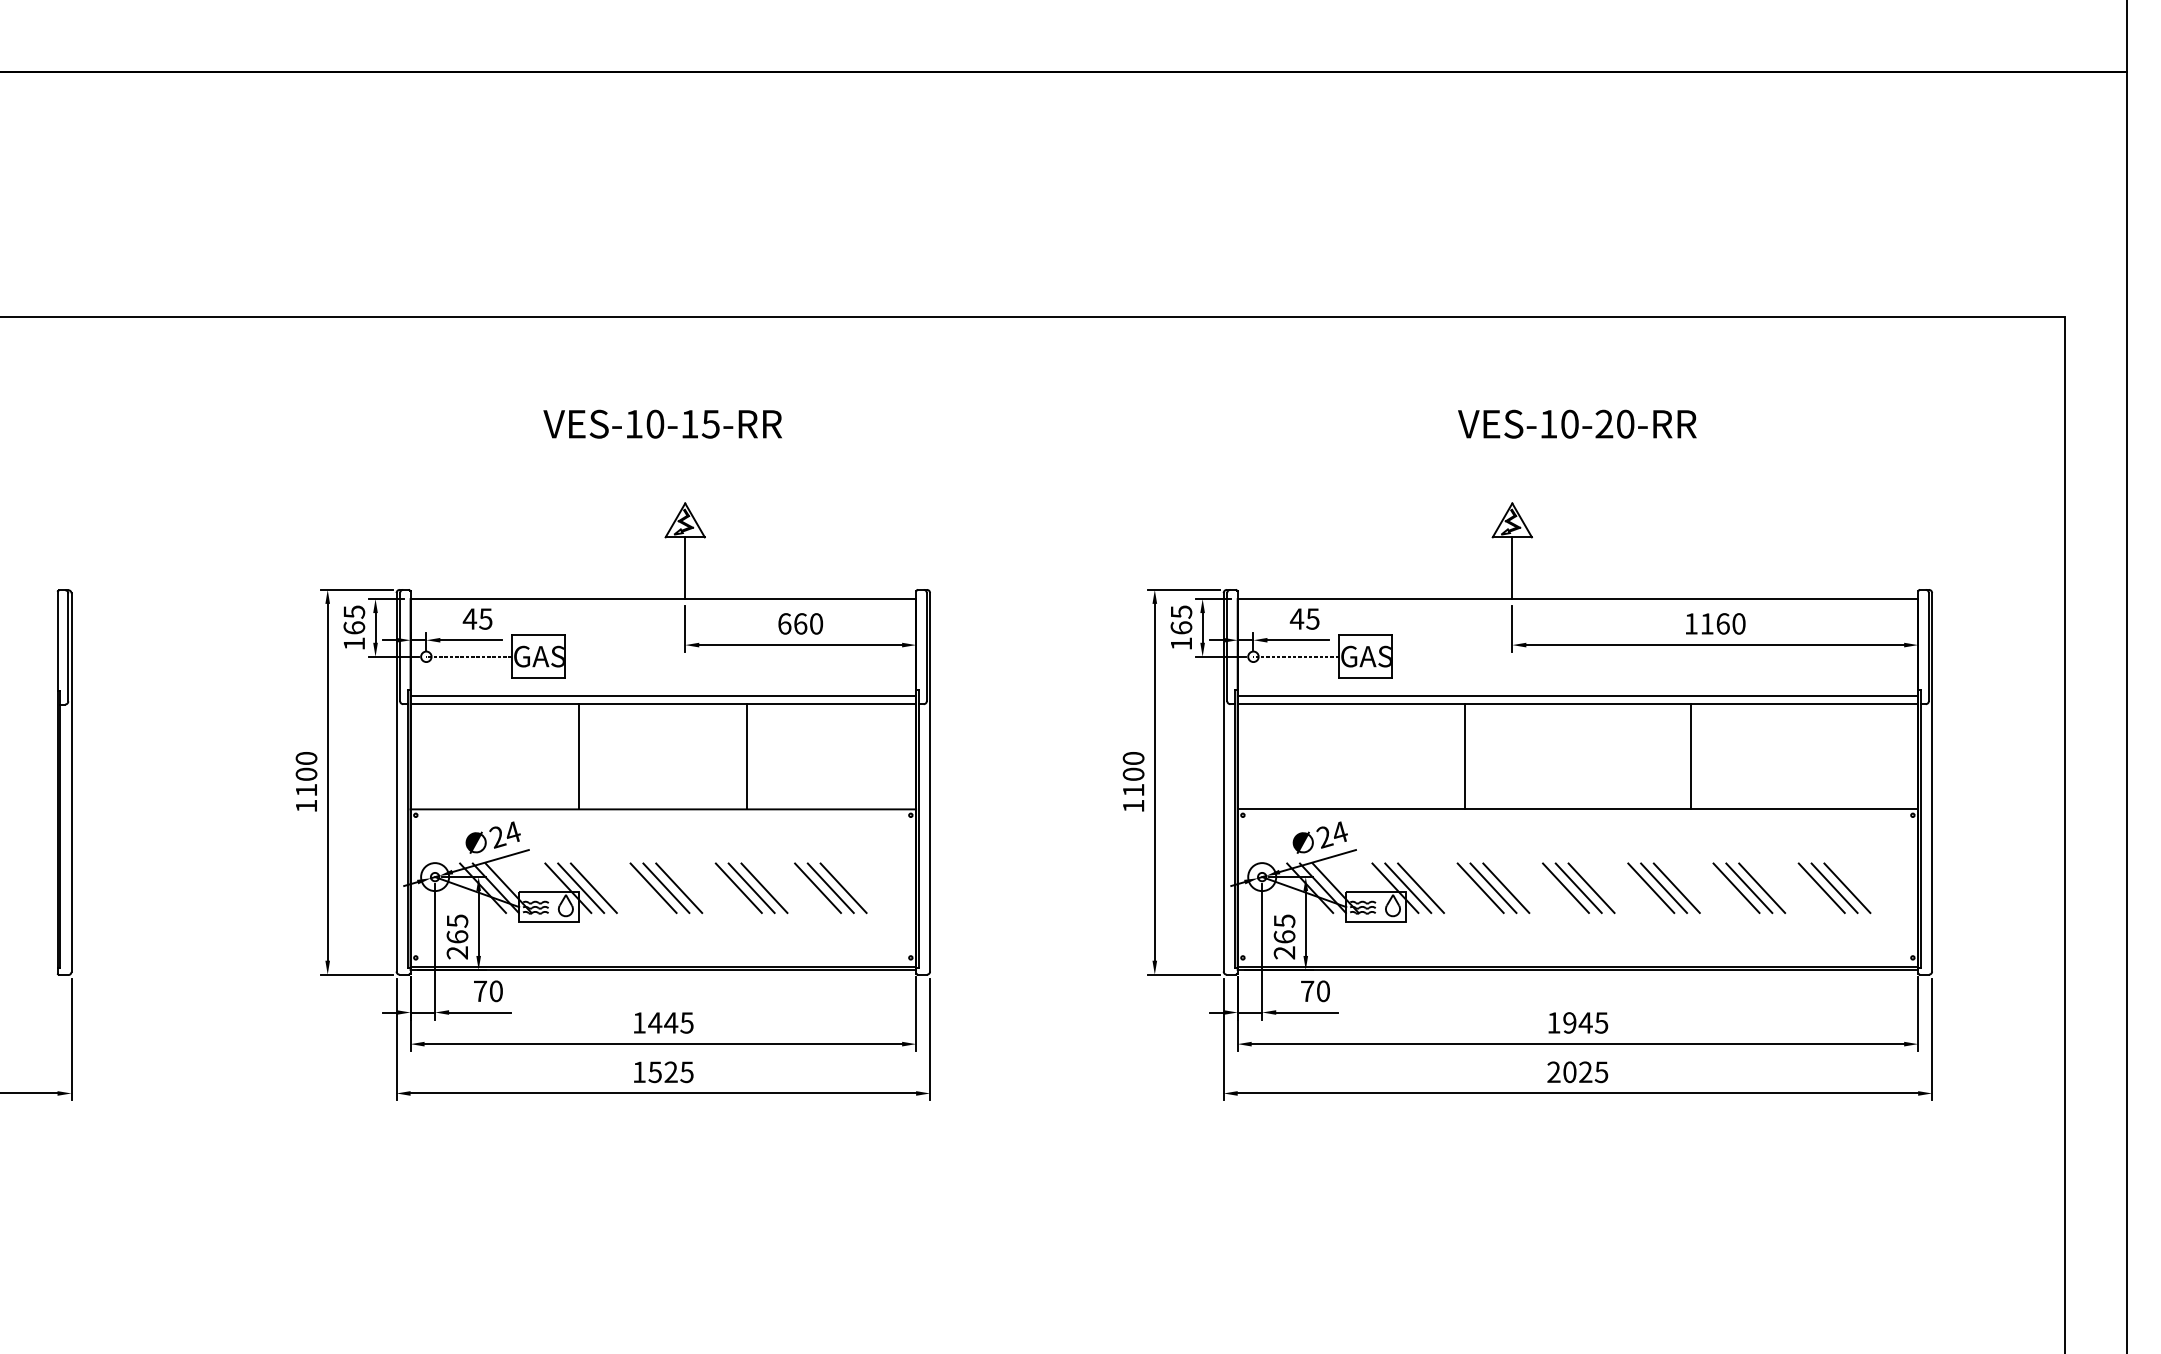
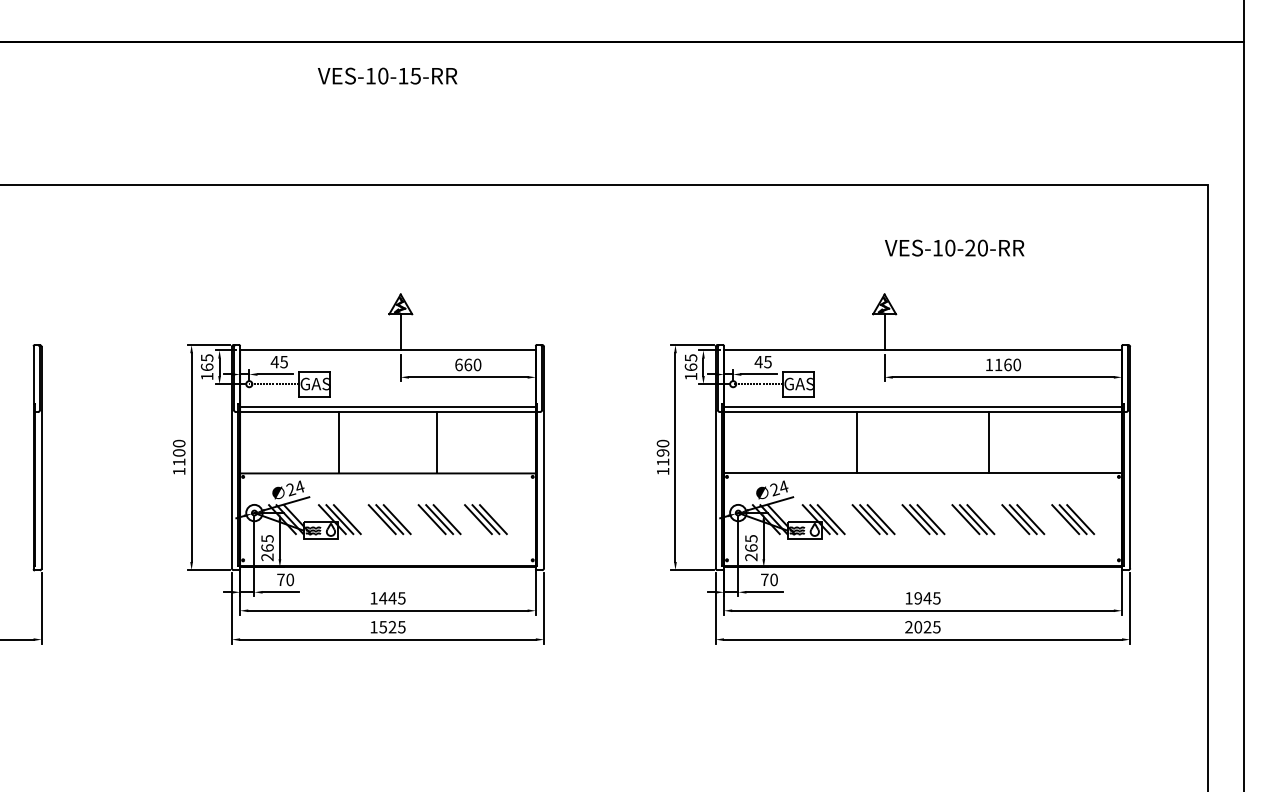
text: (662, 423) -> (387, 75), moved
text: (1577, 423) -> (954, 247), moved
text: (1134, 773) -> (663, 452), 1100 -> 1190

